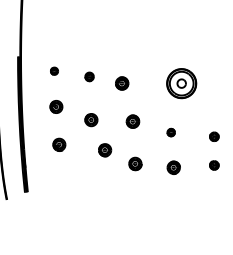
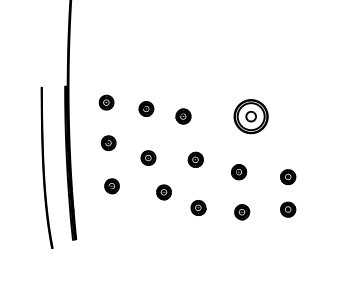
part: (54, 71) -> (106, 102), size x1.67
part: (89, 76) -> (146, 108), size x1.43
part: (171, 132) -> (239, 172), size x1.67
part: (214, 136) -> (288, 176), size x1.43
part: (214, 165) -> (288, 209), size x1.43

